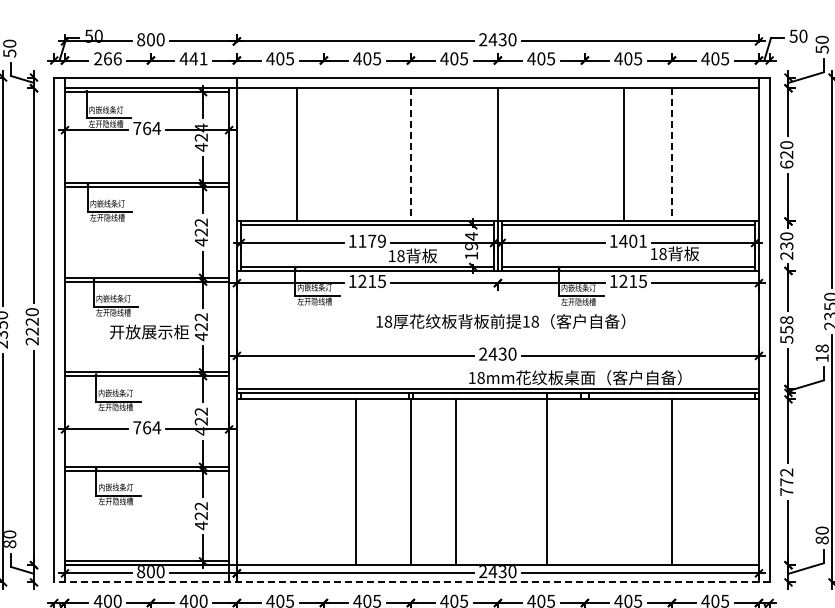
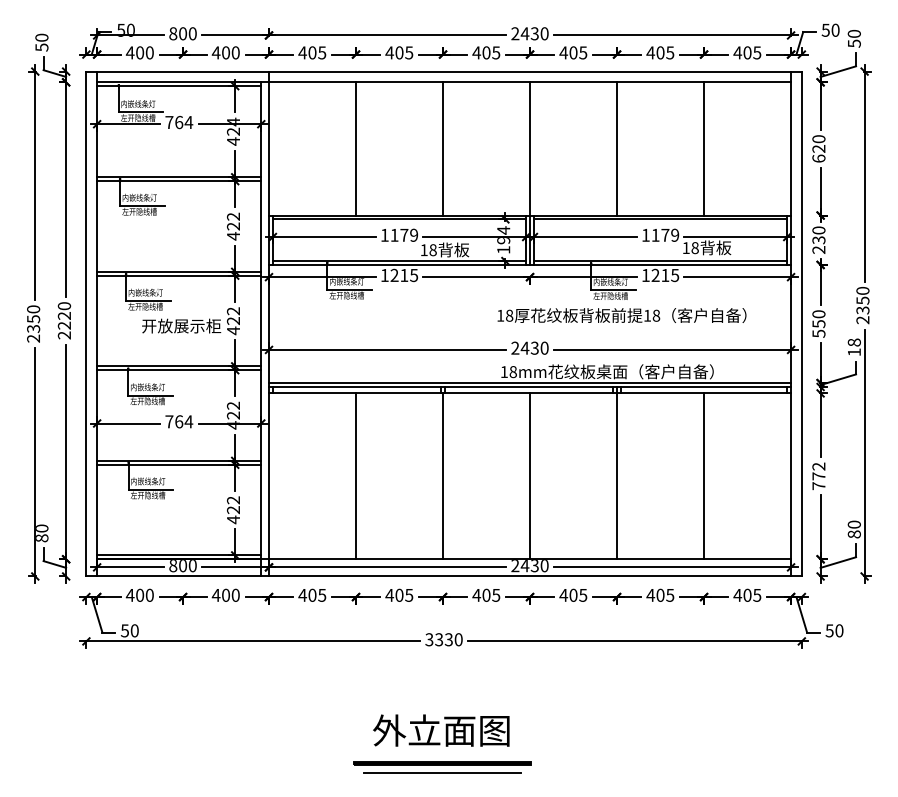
text: (107, 58) -> (139, 52), 266 -> 400
text: (198, 58) -> (230, 52), 441 -> 400
line: (297, 154) -> (356, 148), moved
line: (411, 154) -> (443, 148), dashed -> solid
line: (624, 154) -> (617, 148), moved
line: (672, 154) -> (704, 148), dashed -> solid
text: (633, 240) -> (665, 234), 1401 -> 1179
text: (786, 320) -> (818, 314), 558 -> 550
text: (500, 321) -> (621, 315), moved
line: (547, 478) -> (617, 472), moved
line: (356, 482) -> (356, 476), moved
line: (456, 482) -> (530, 476), moved
line: (412, 582) -> (444, 576), dashed -> solid

